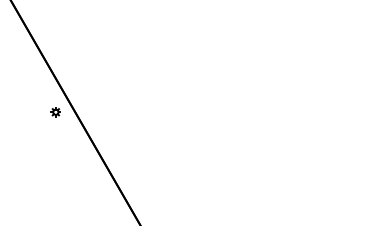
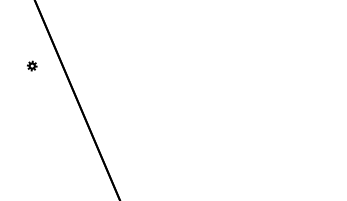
part: (55, 112) -> (31, 66), moved

